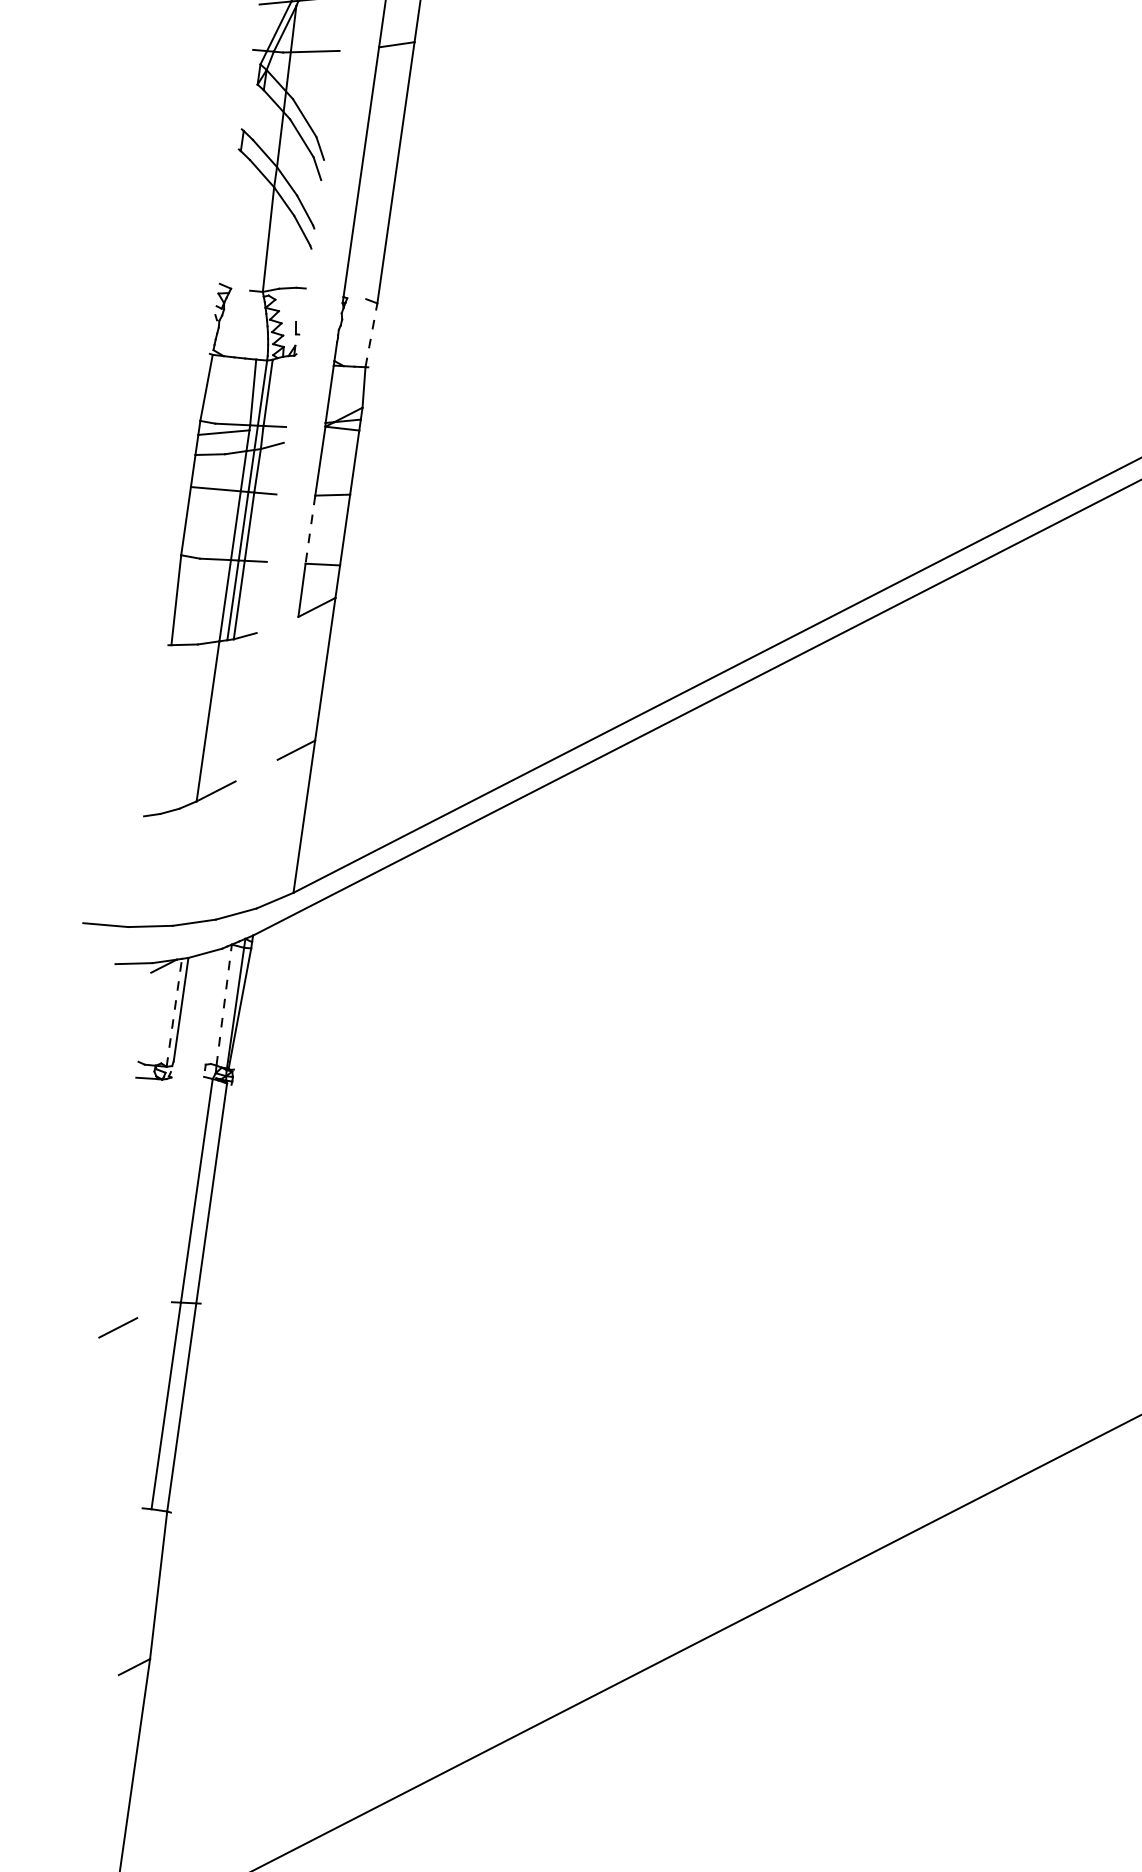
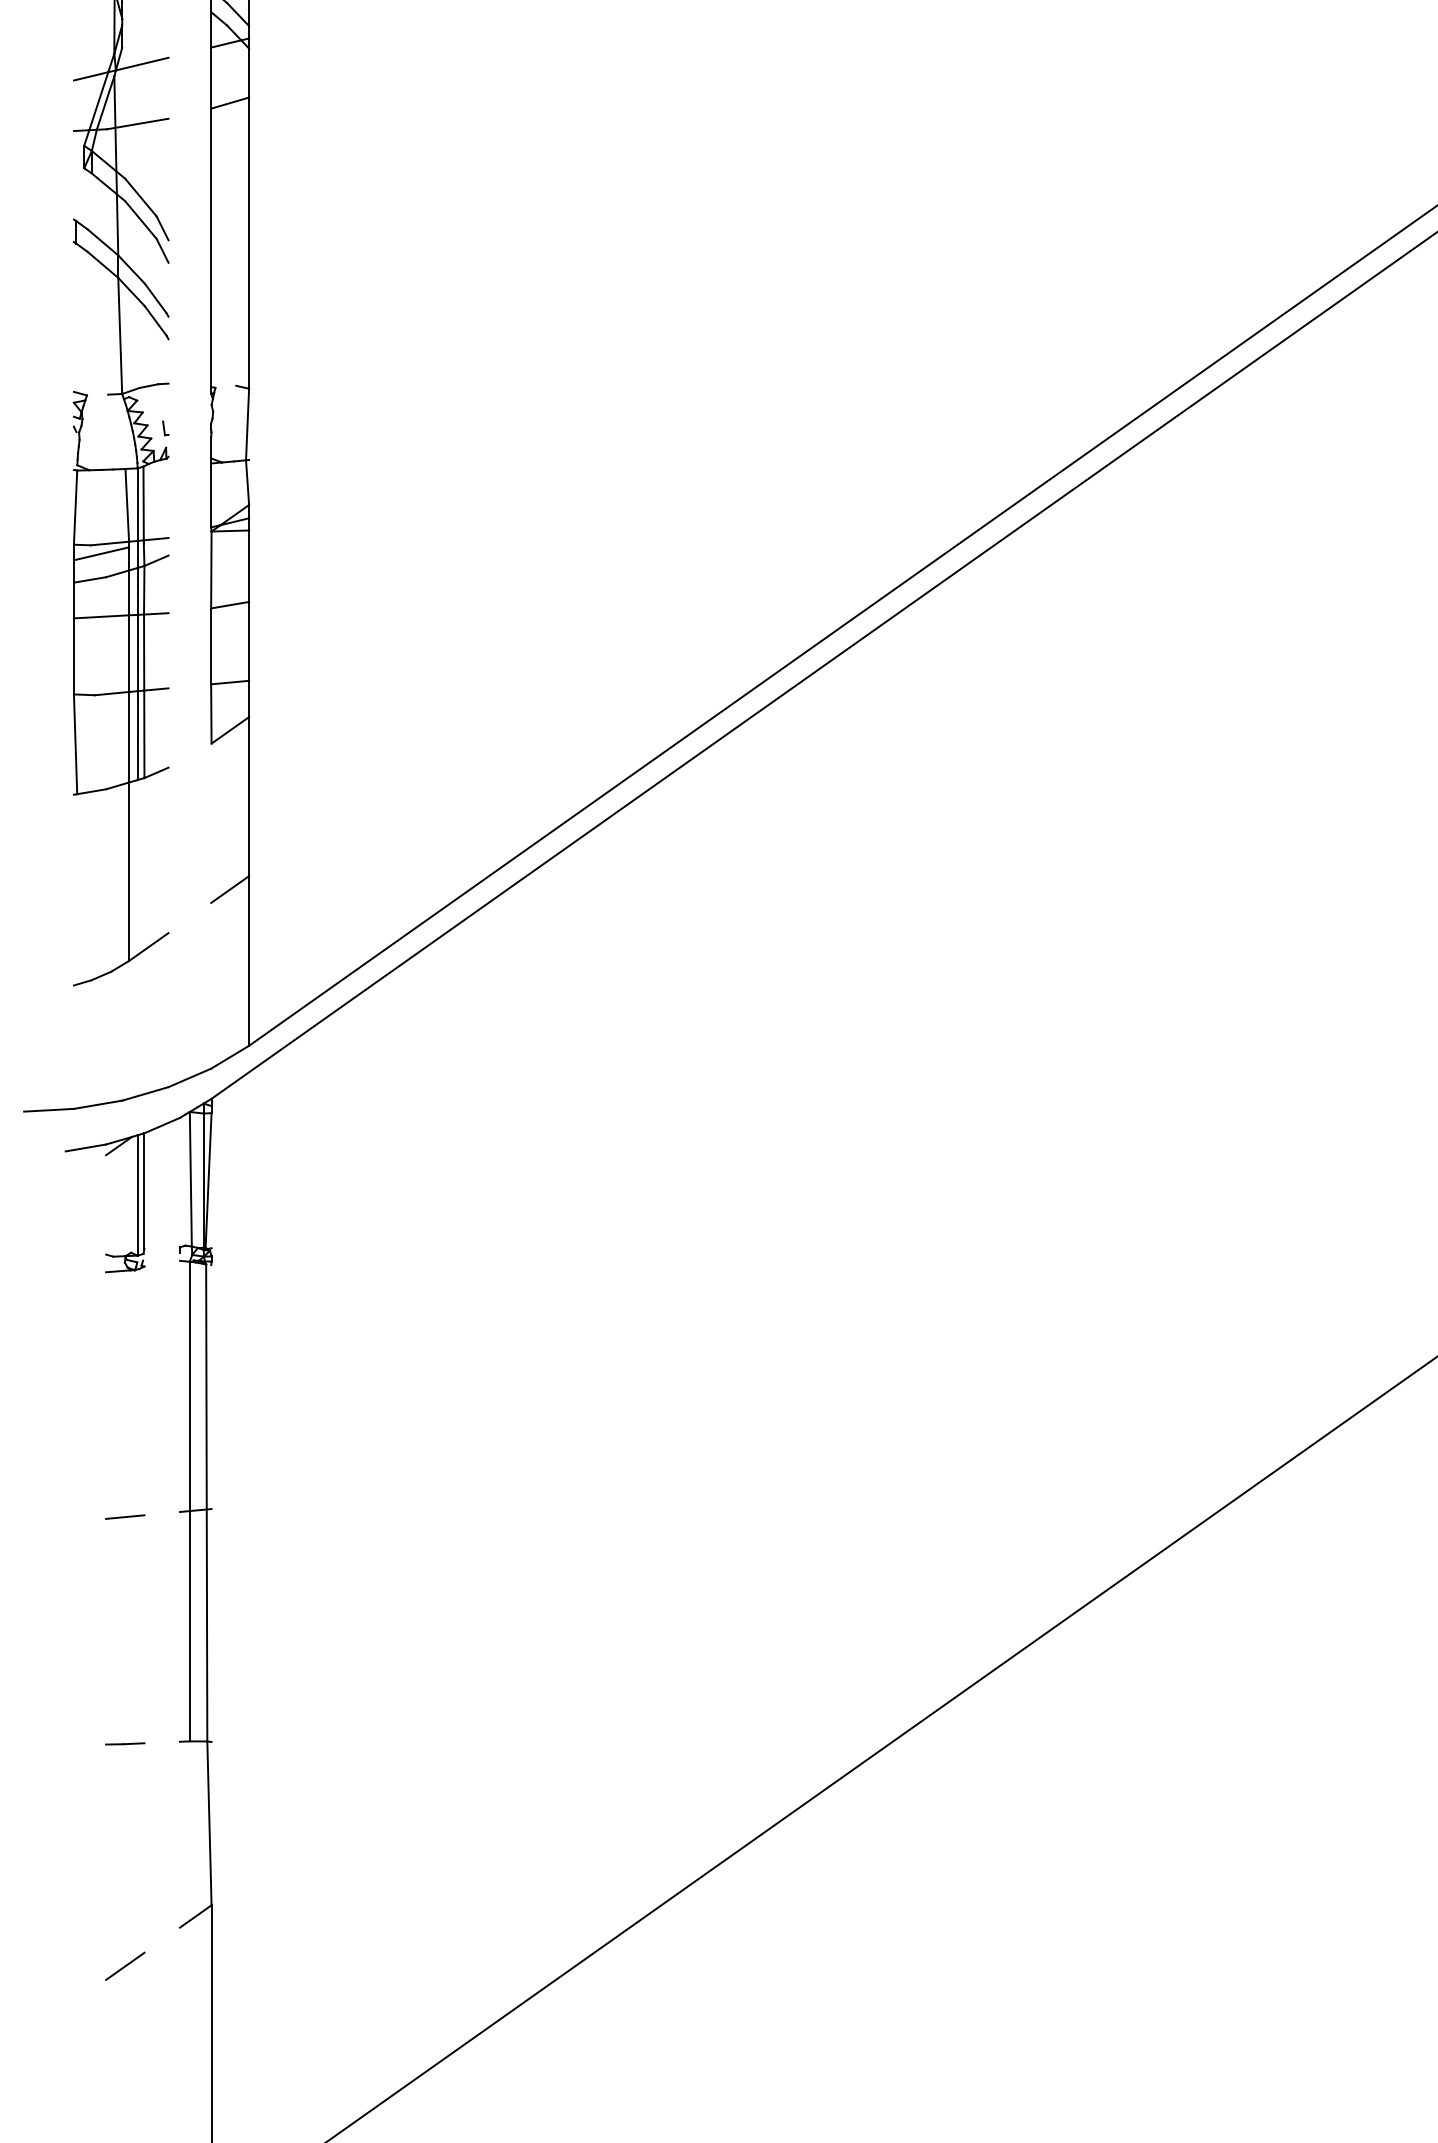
line: (371, 335) -> (247, 424), dashed -> solid
line: (310, 529) -> (211, 646), dashed -> solid
line: (223, 1004) -> (190, 1178), dashed -> solid
line: (174, 1011) -> (137, 1194), dashed -> solid
line: (122, 1299) -> (125, 1516), added
line: (118, 1327) -> (125, 1965), moved
line: (93, 1502) -> (125, 1743), added

